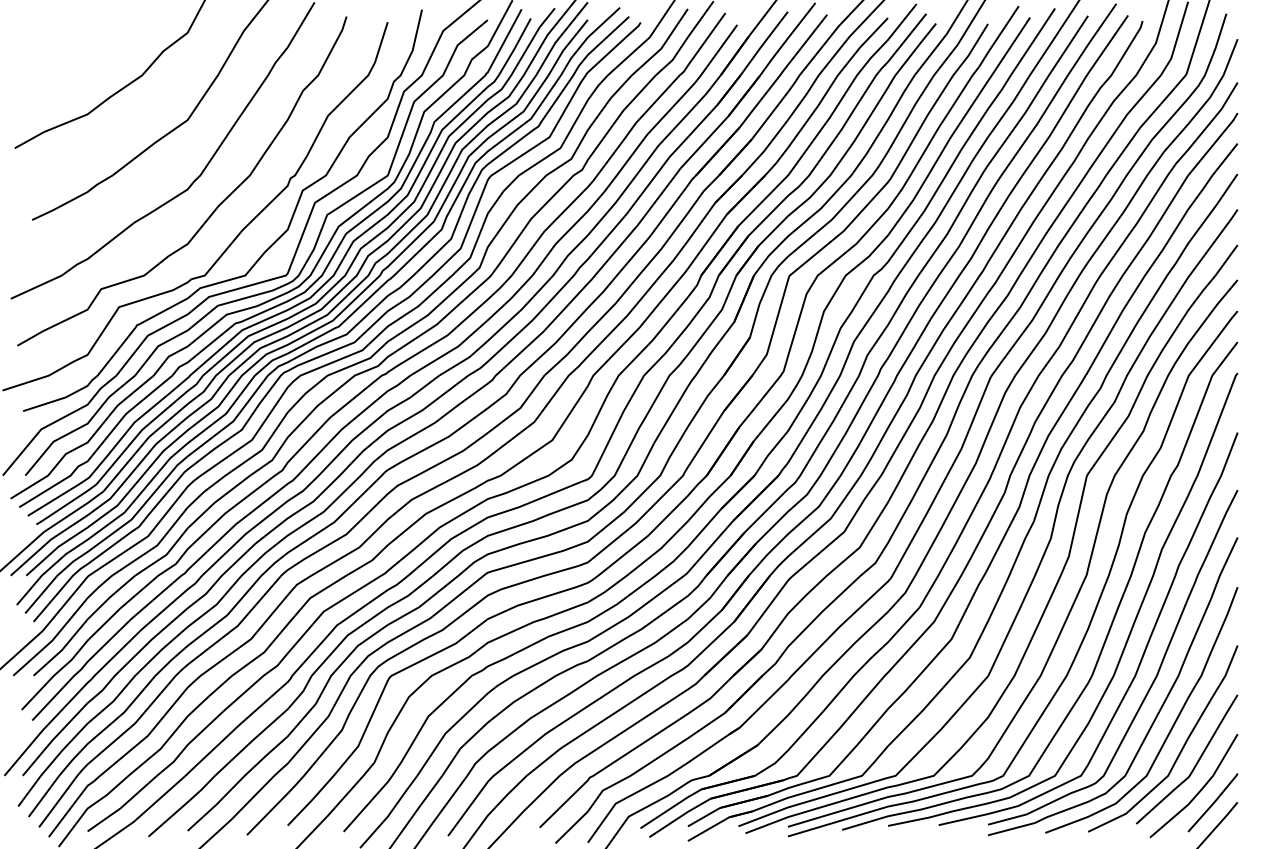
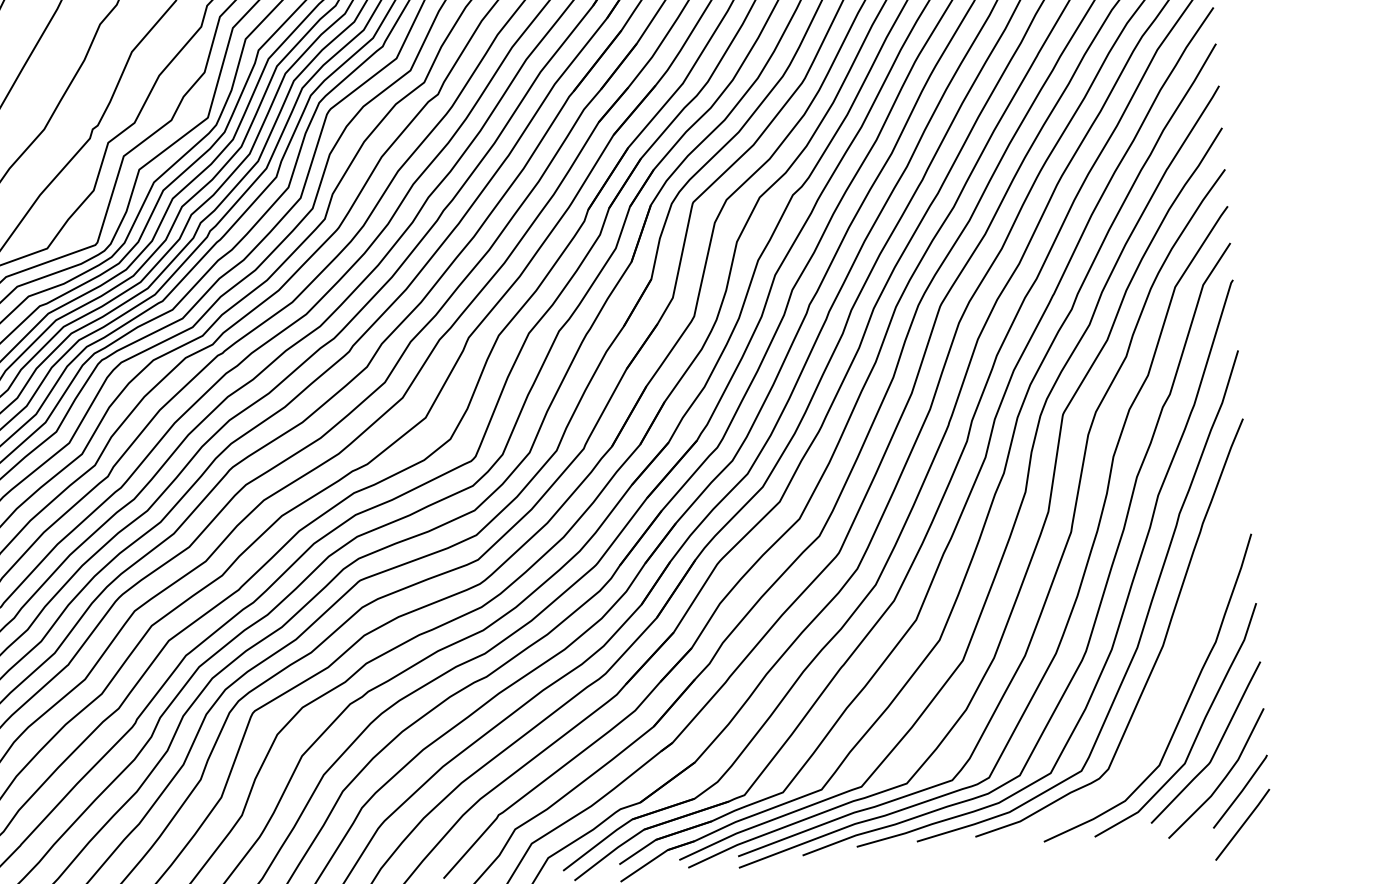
curve: (1157, 712) -> (1166, 689), removed

